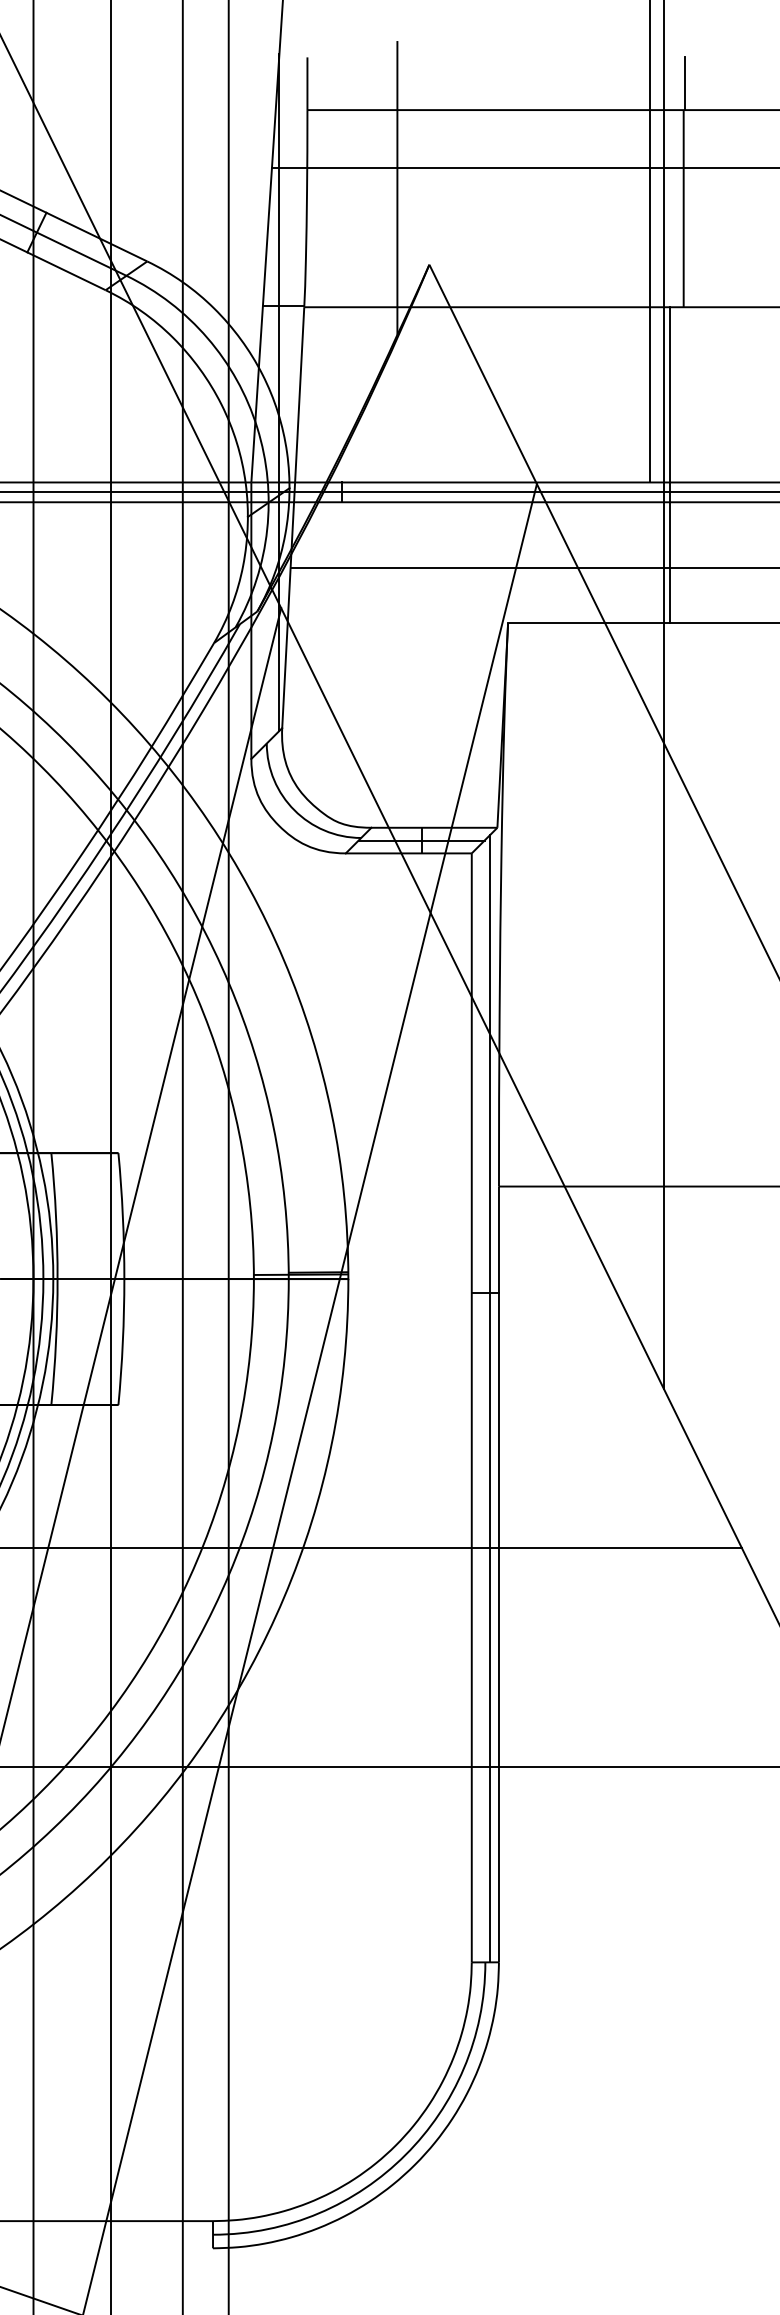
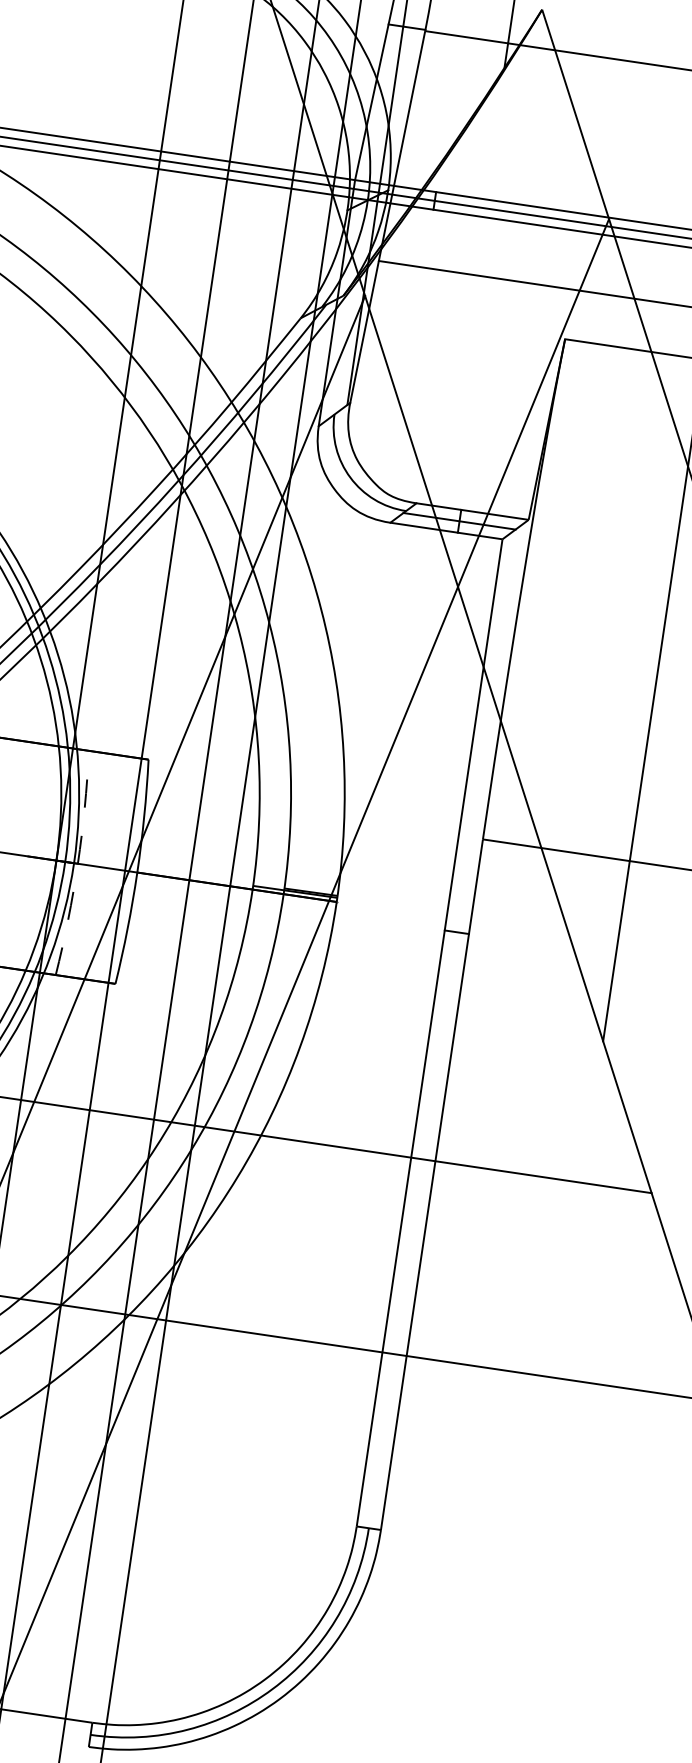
arc: (57, 1279) -> (77, 864), solid -> dashed
line: (489, 1398) -> (446, 1026), removed

